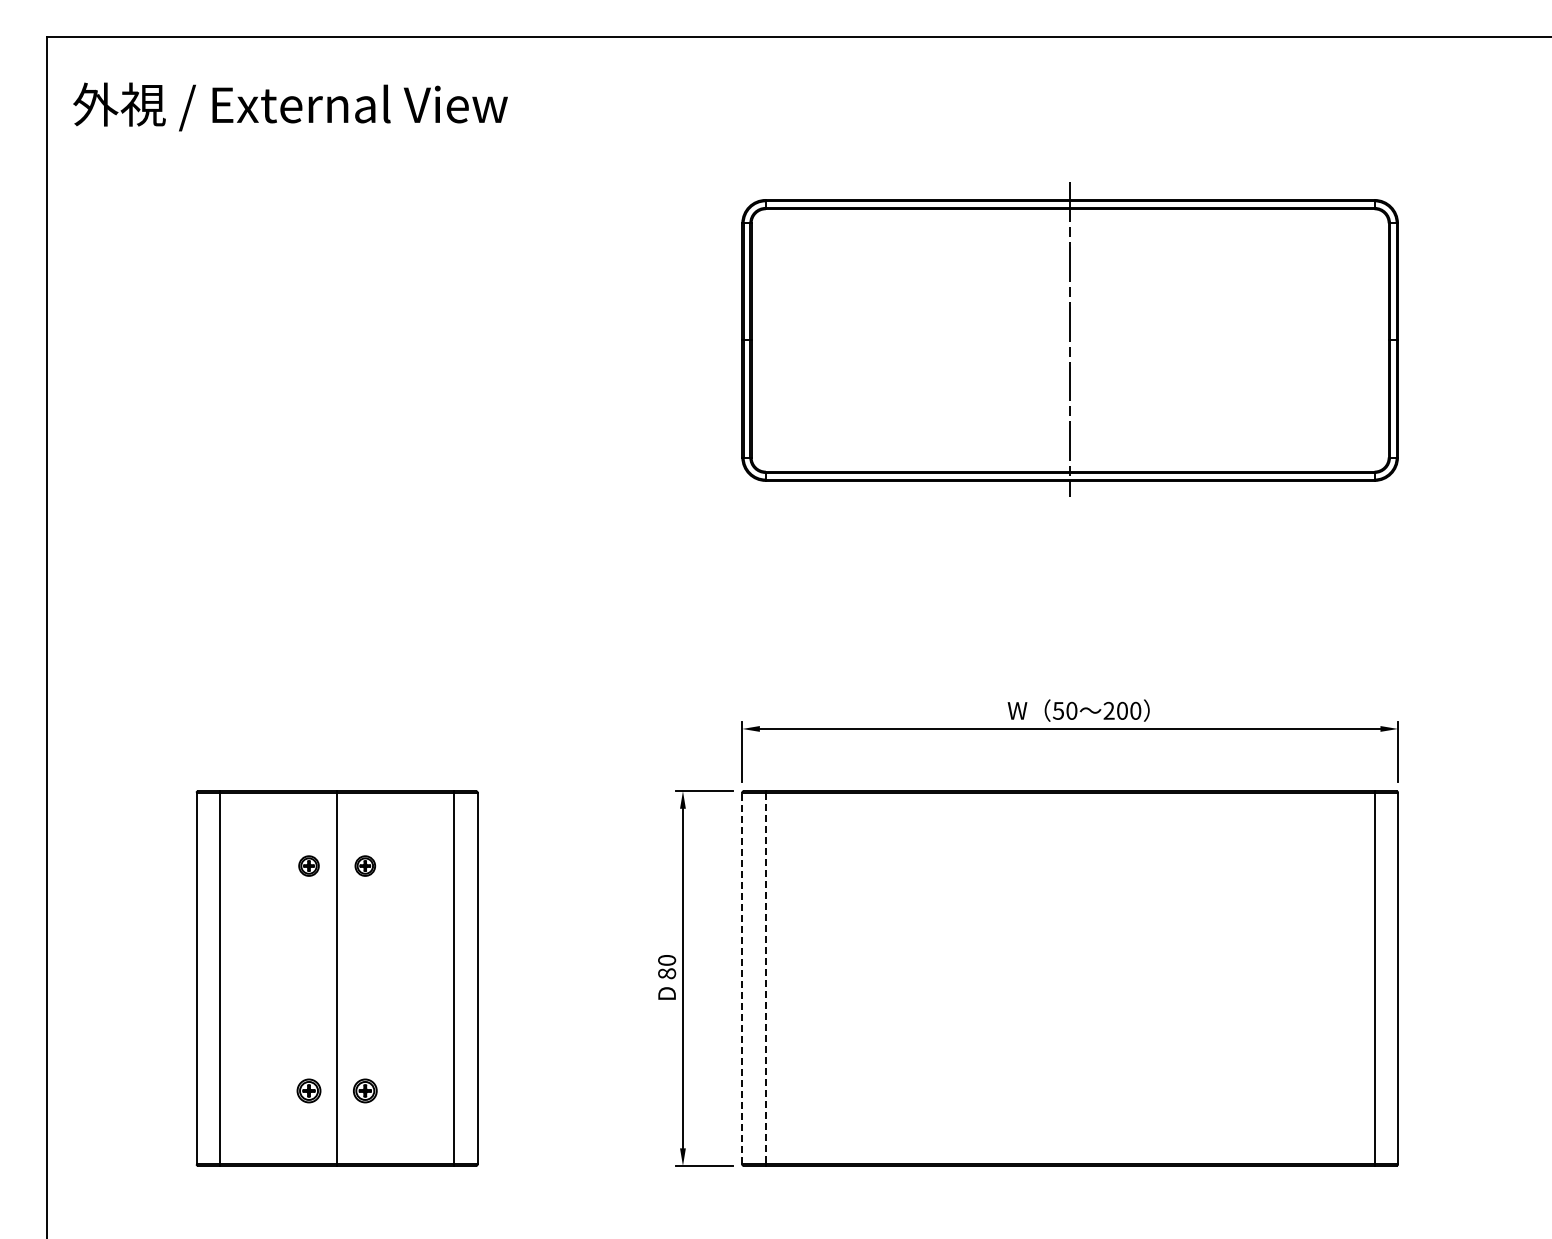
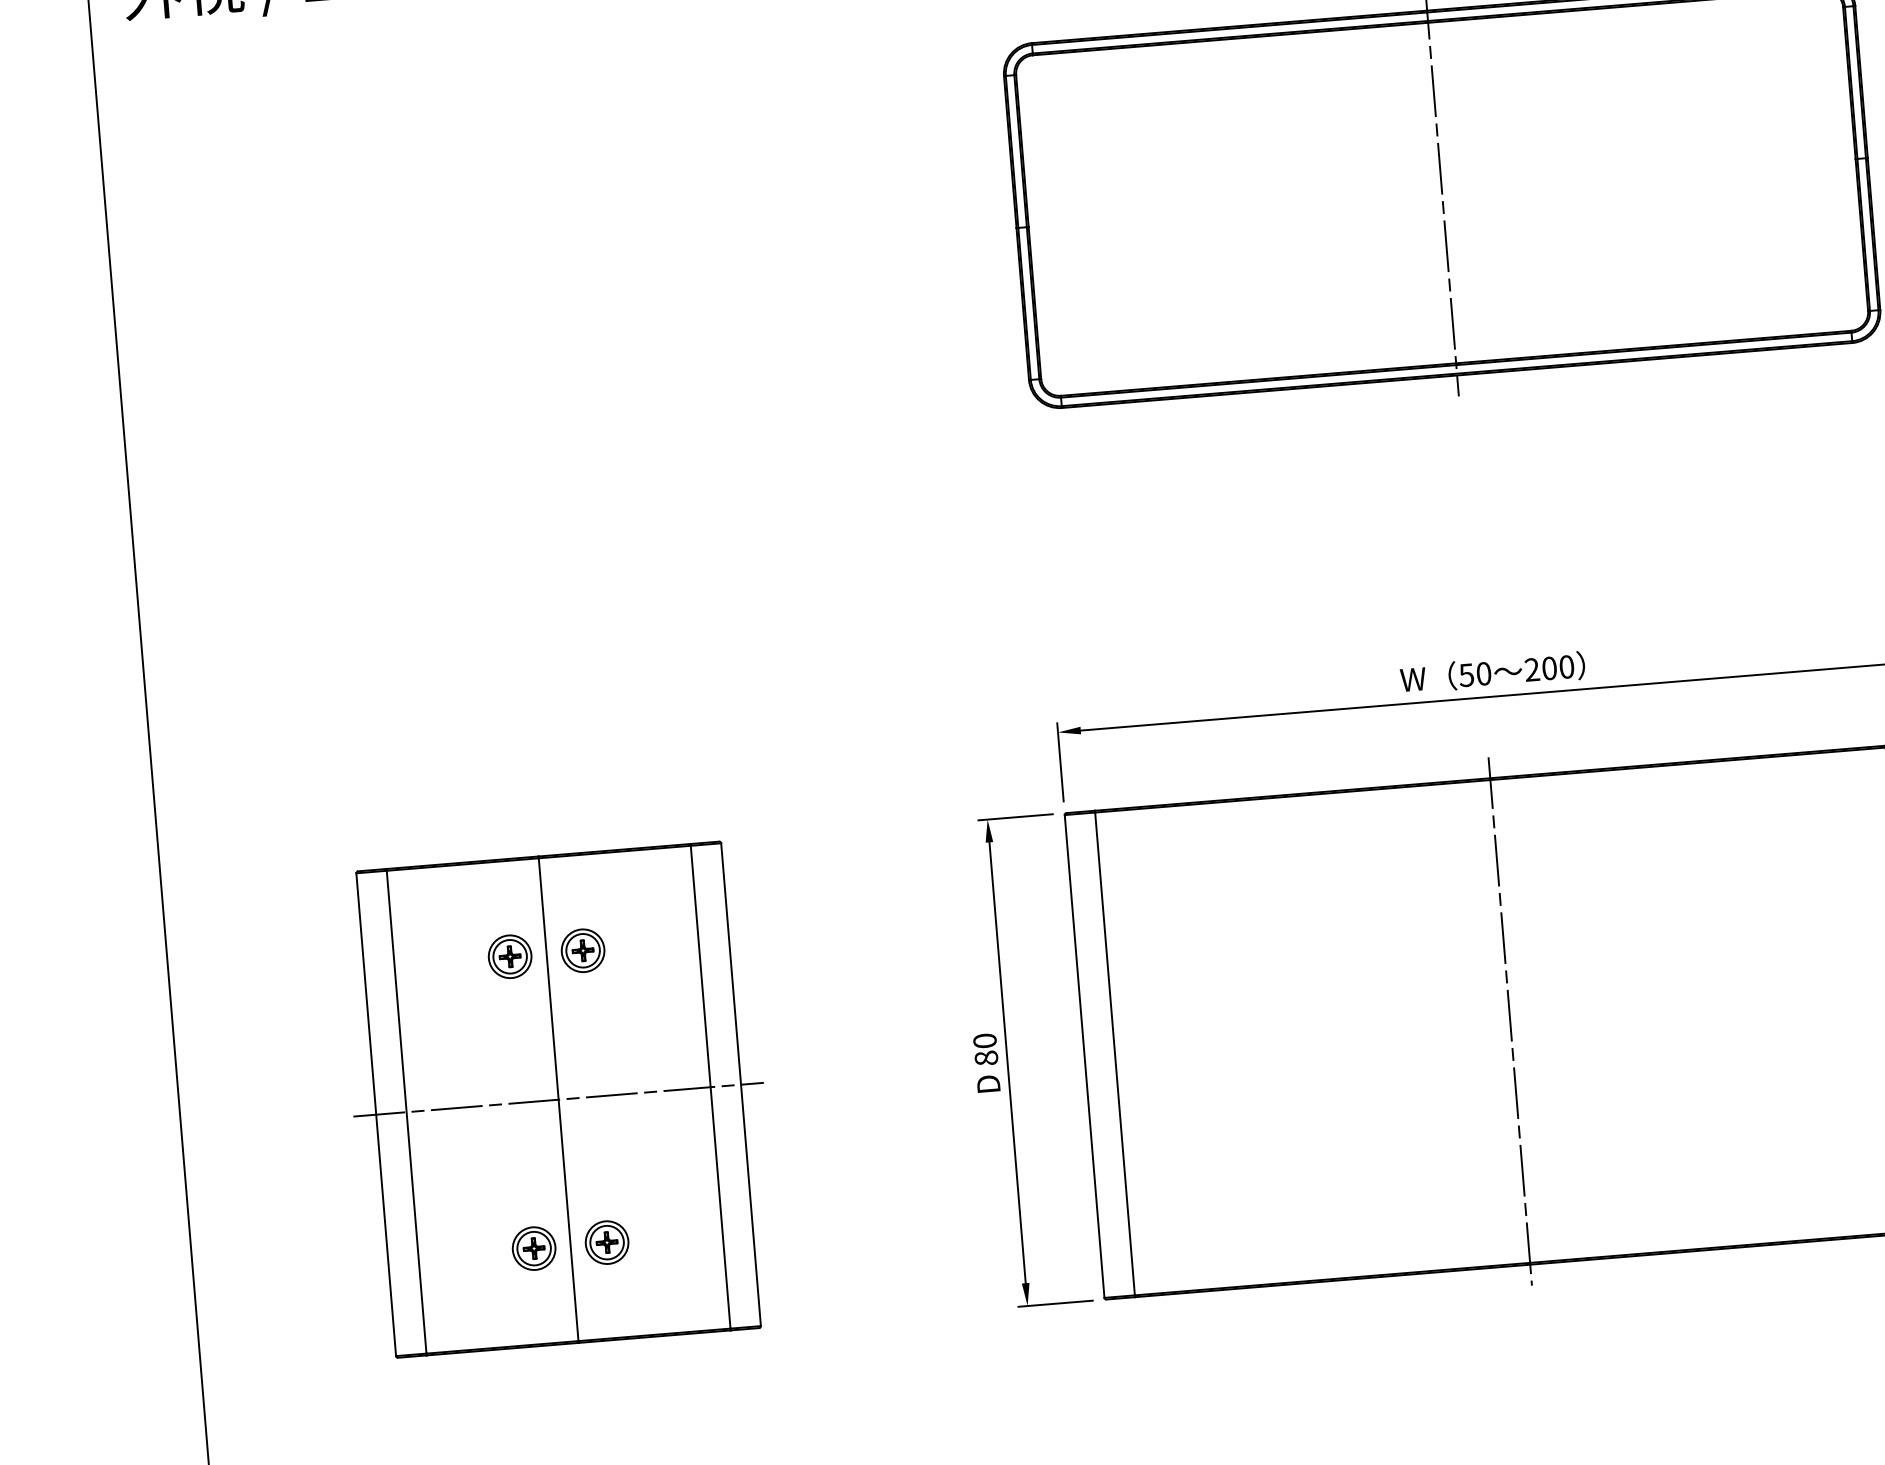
part: (308, 865) -> (509, 956), size x1.67
part: (365, 865) -> (583, 949), size x1.67
line: (337, 978) -> (559, 1099), added
line: (742, 978) -> (1084, 1056), dashed -> solid
line: (765, 978) -> (1114, 1053), dashed -> solid
line: (1070, 978) -> (1510, 1021), added
part: (308, 1090) -> (533, 1248), size x1.43
part: (365, 1090) -> (607, 1242), size x1.43

